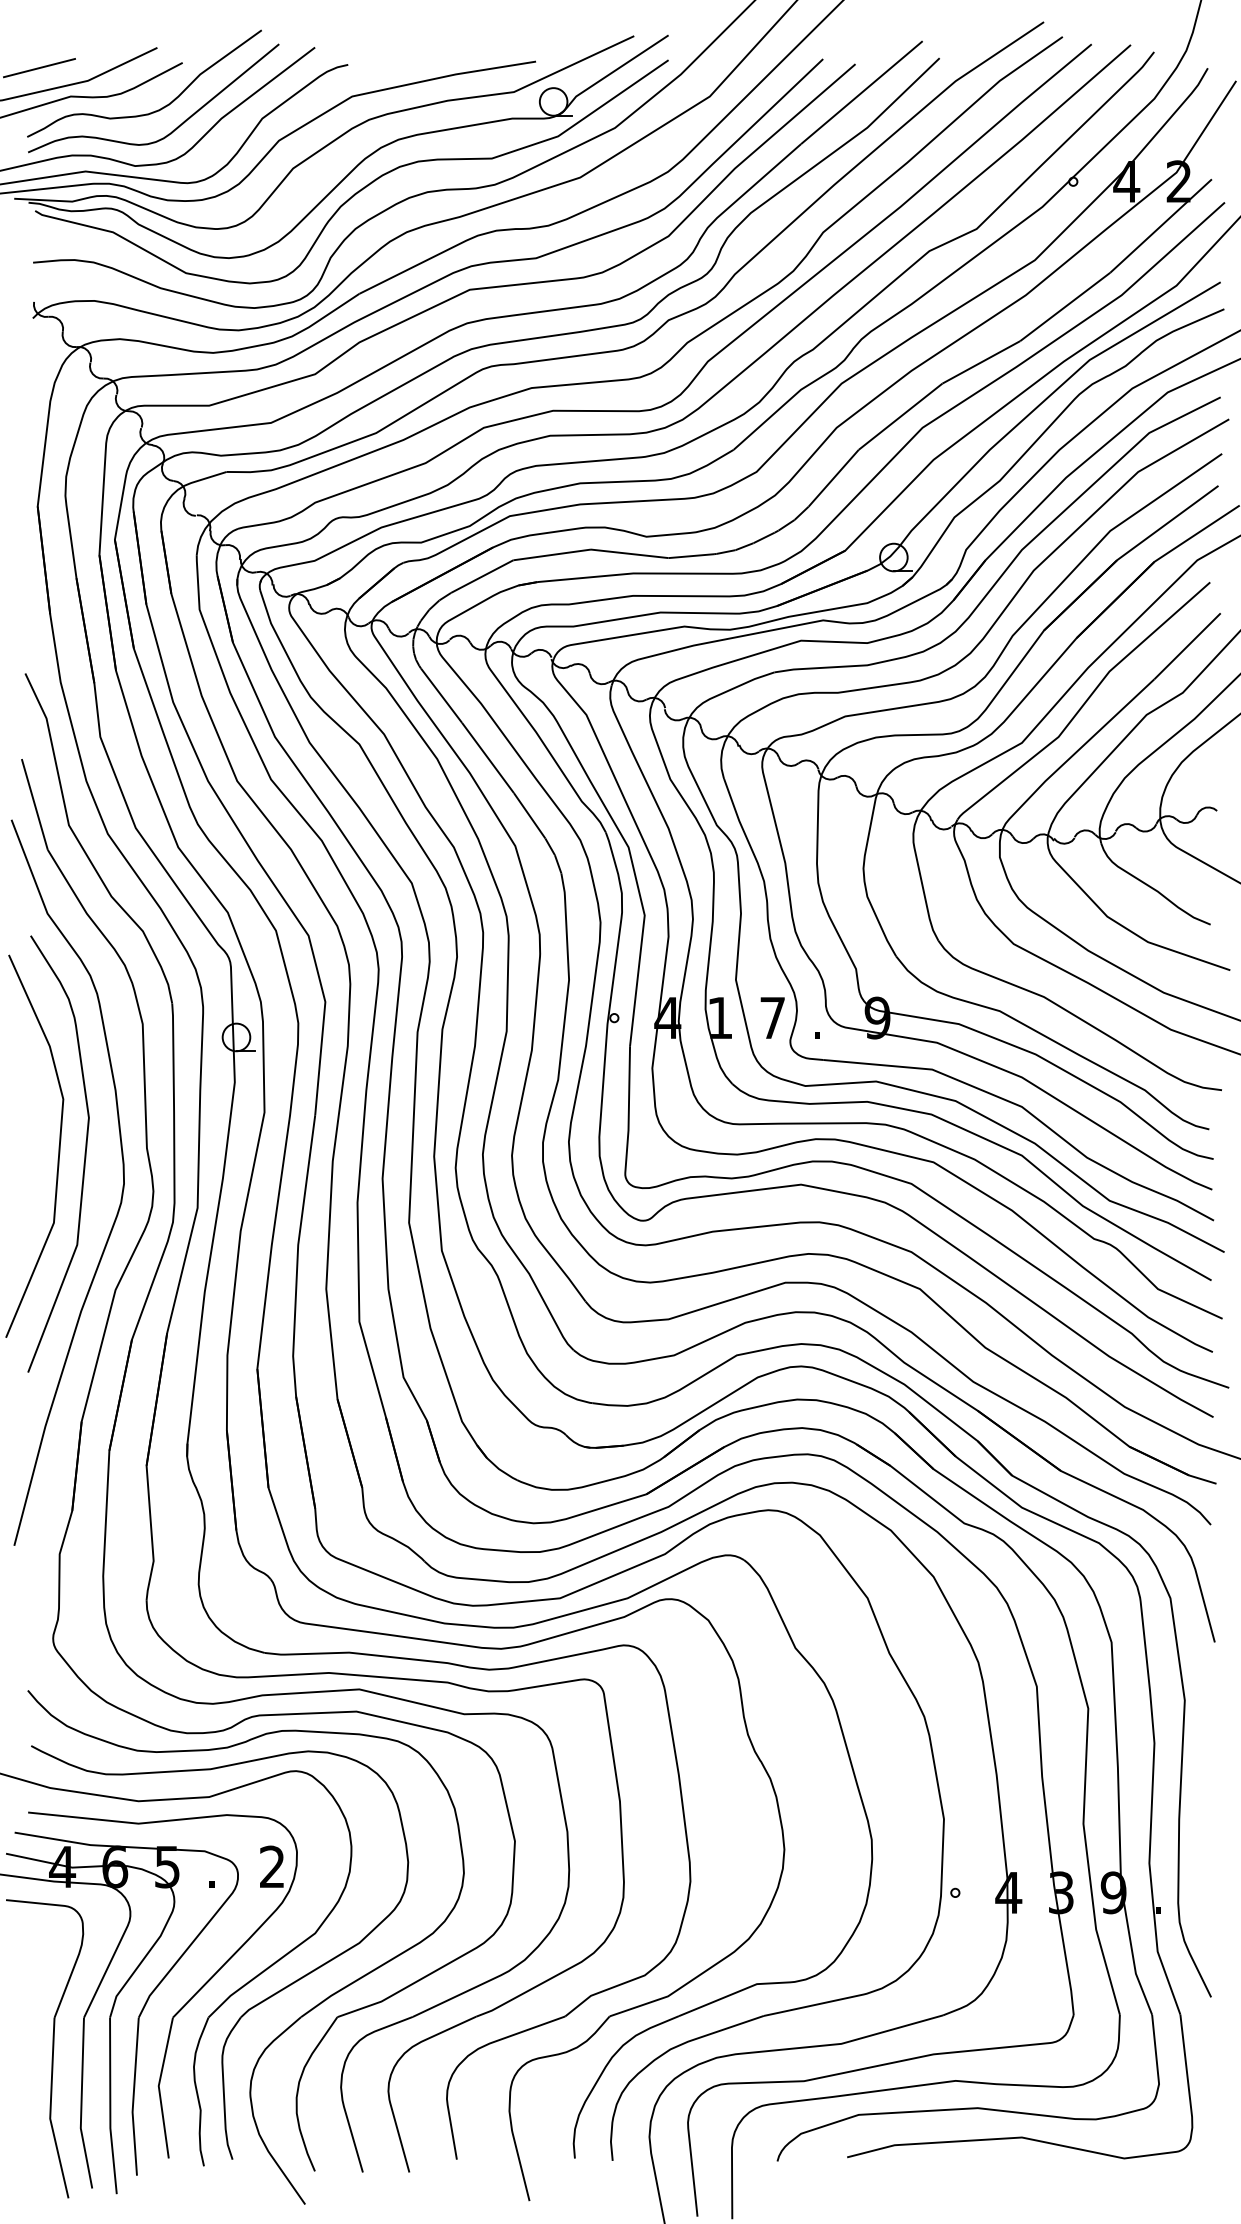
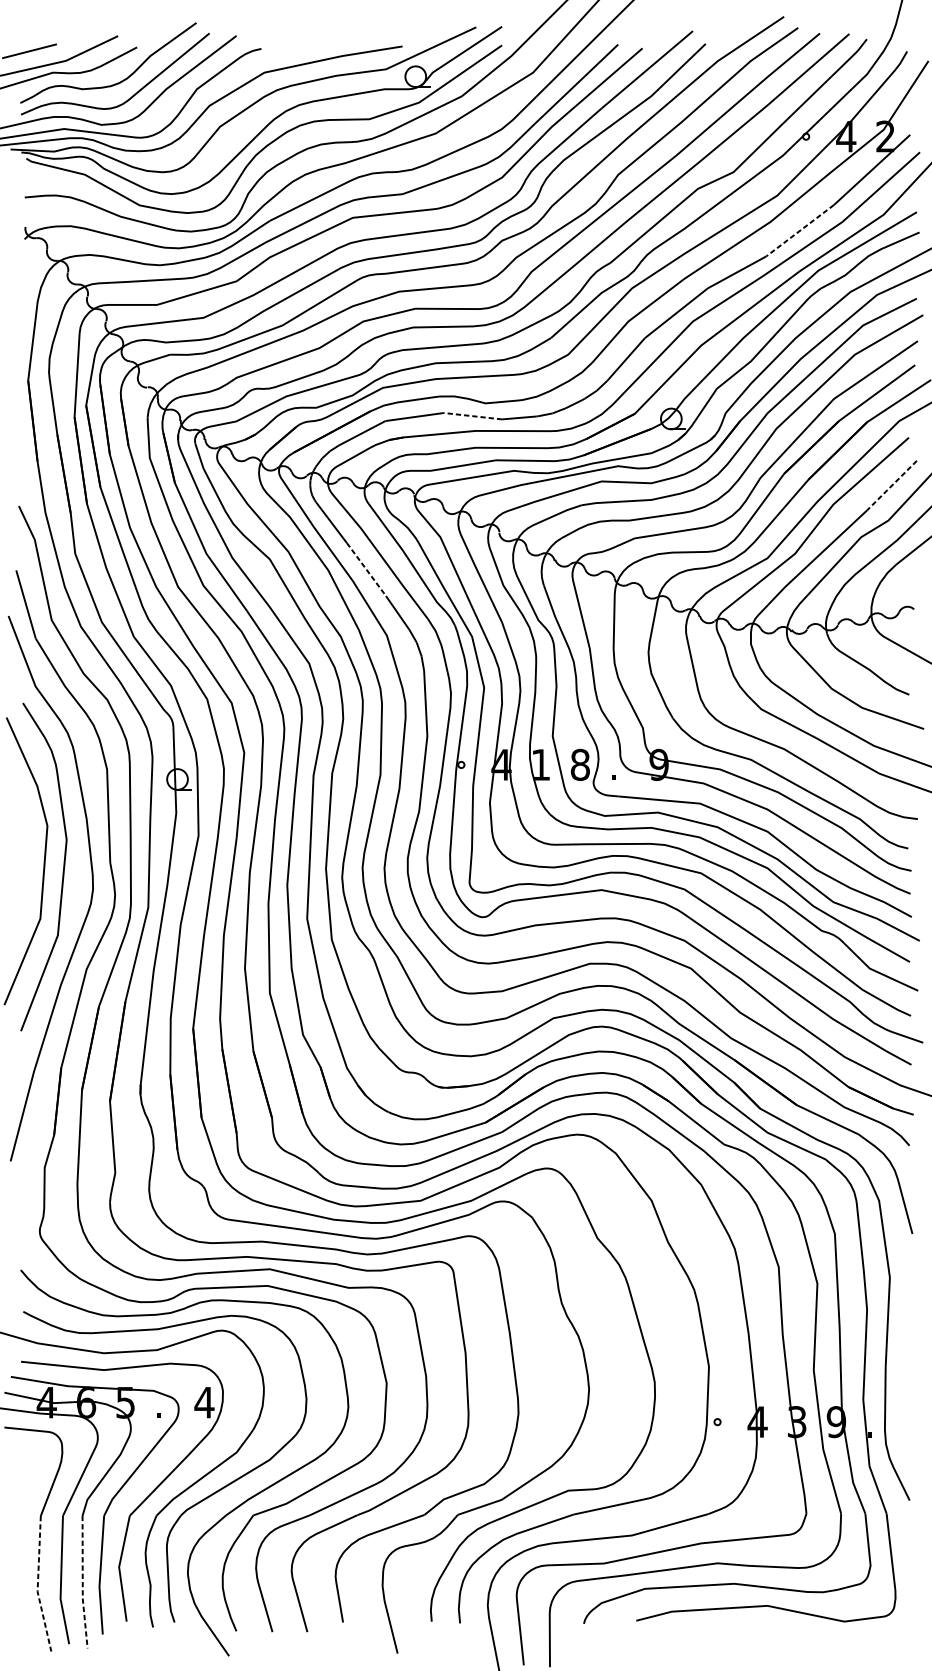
line: (1065, 306) -> (800, 230), solid -> dashed
line: (629, 553) -> (472, 415), solid -> dashed
line: (1187, 646) -> (891, 485), solid -> dashed
line: (487, 757) -> (366, 569), solid -> dashed
text: (772, 1017) -> (580, 764), 7 -> 8
text: (271, 1866) -> (203, 1402), 2 -> 4
line: (110, 2107) -> (82, 1583), solid -> dashed
line: (50, 2109) -> (37, 1584), solid -> dashed

